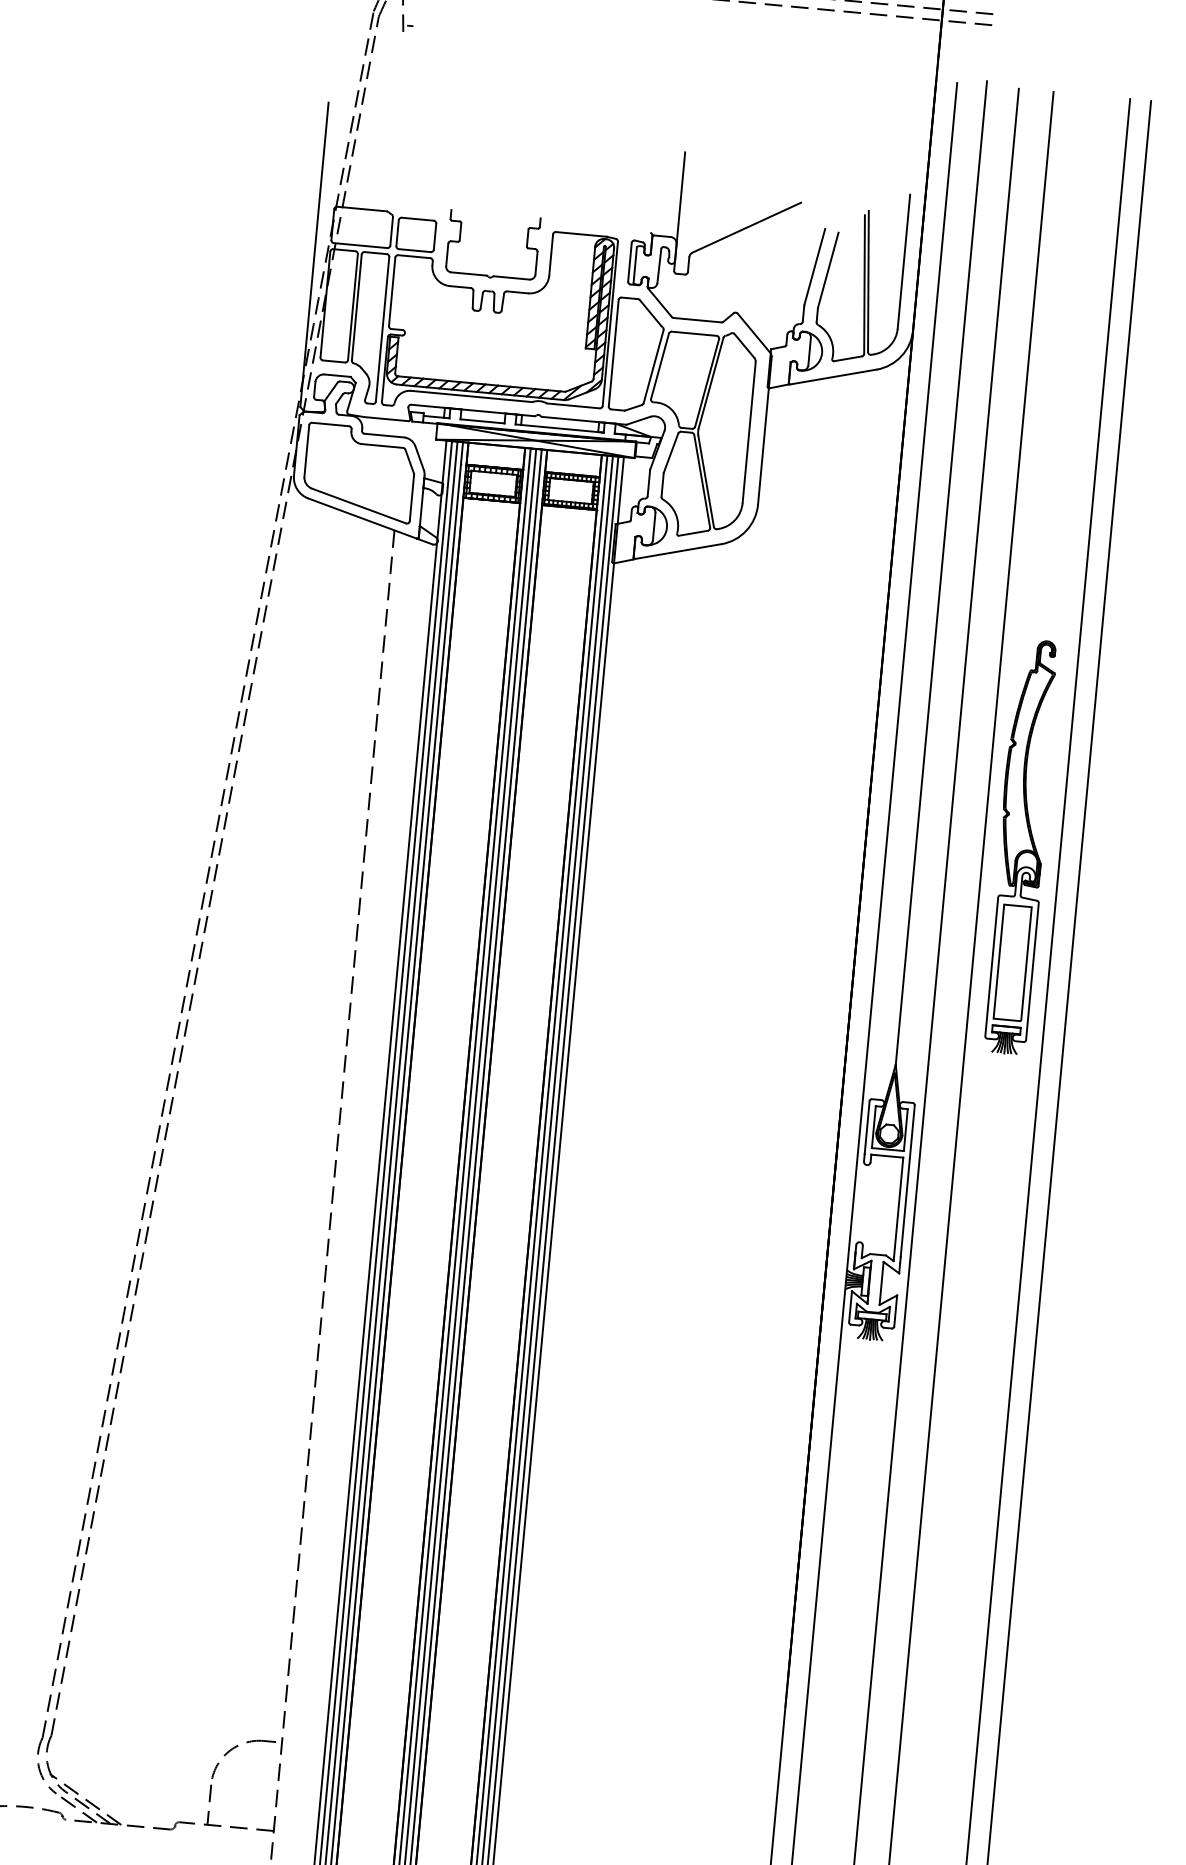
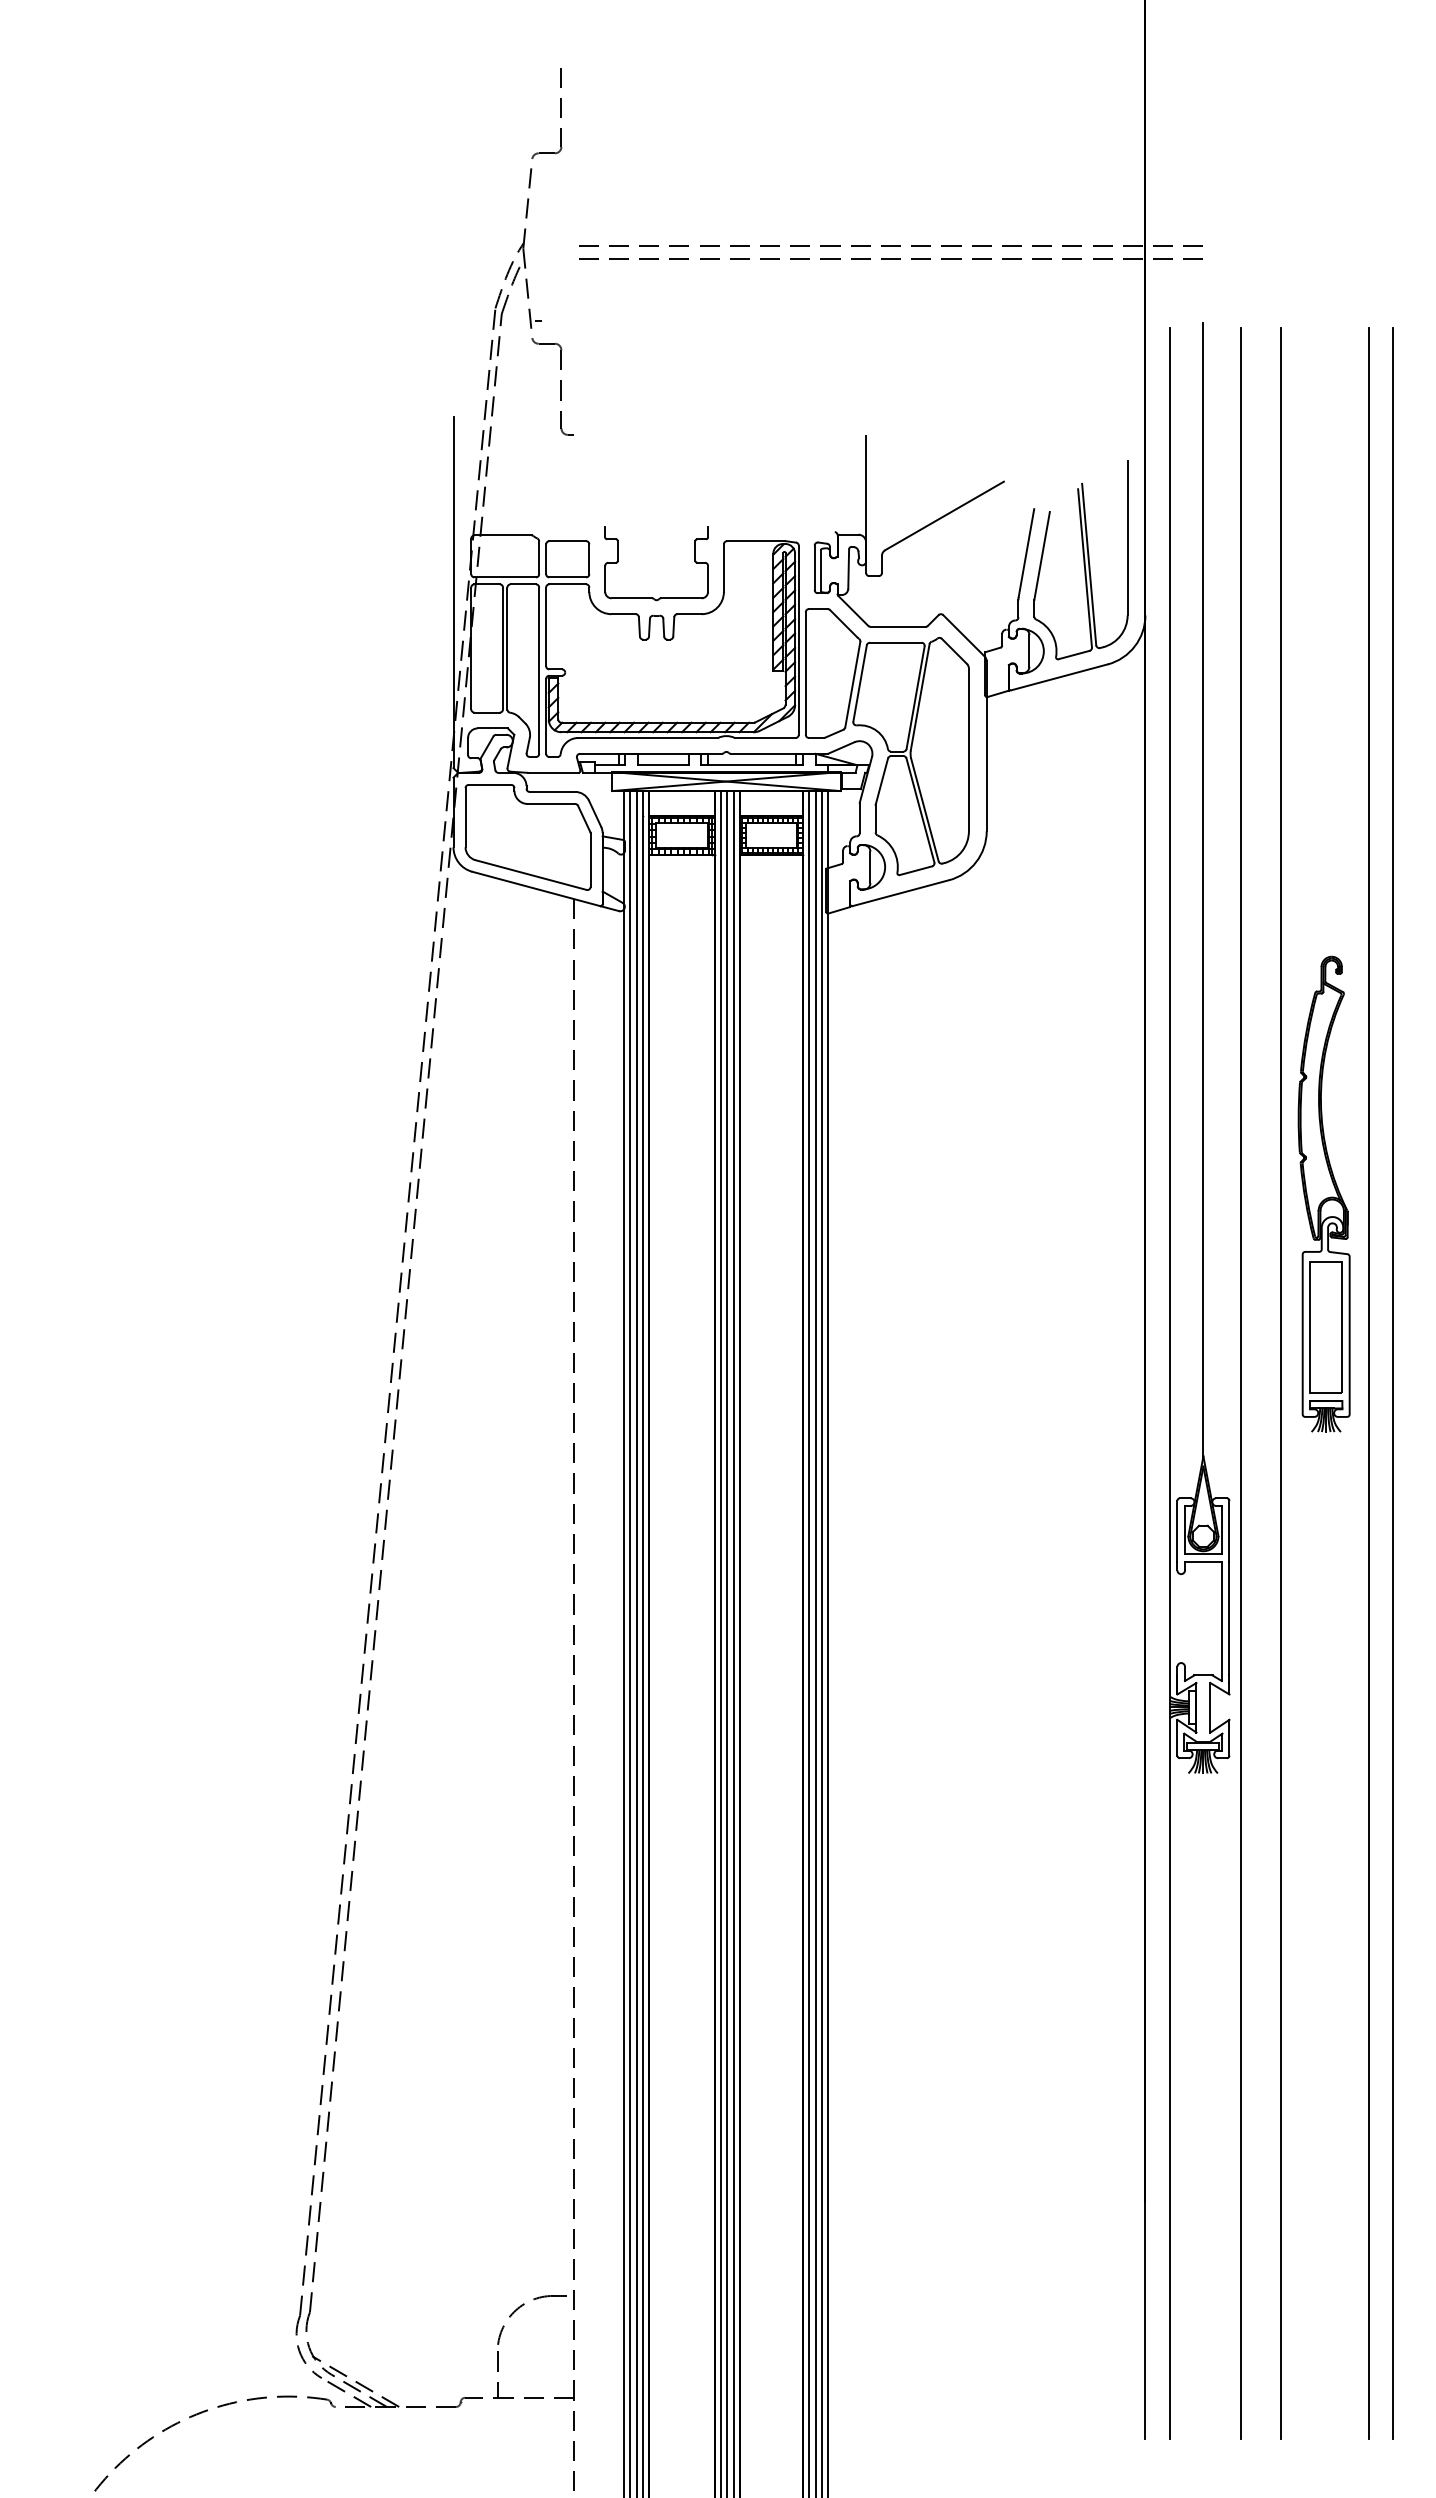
part: (423, 84) -> (560, 386), added

